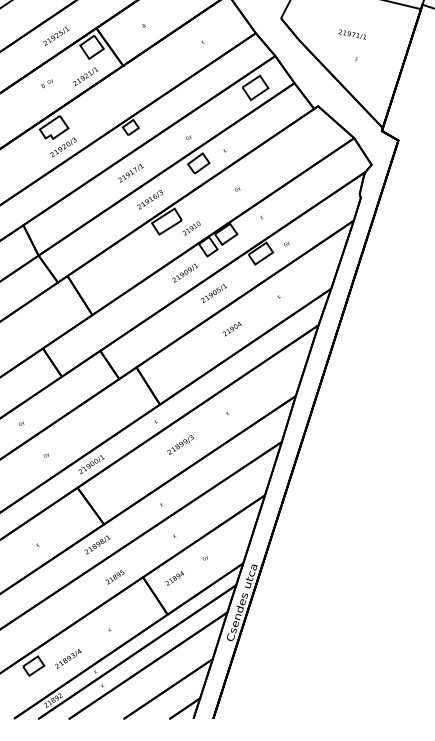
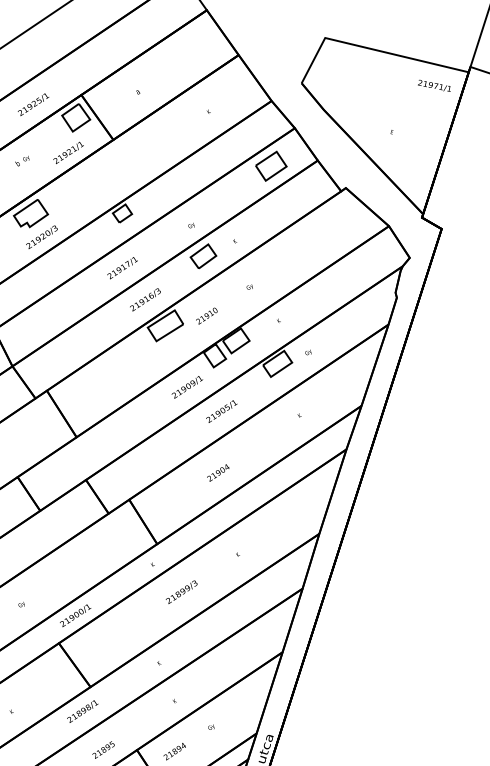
text: (351, 34) -> (433, 85), moved
text: (191, 228) -> (206, 316), moved
text: (231, 328) -> (217, 472), moved

